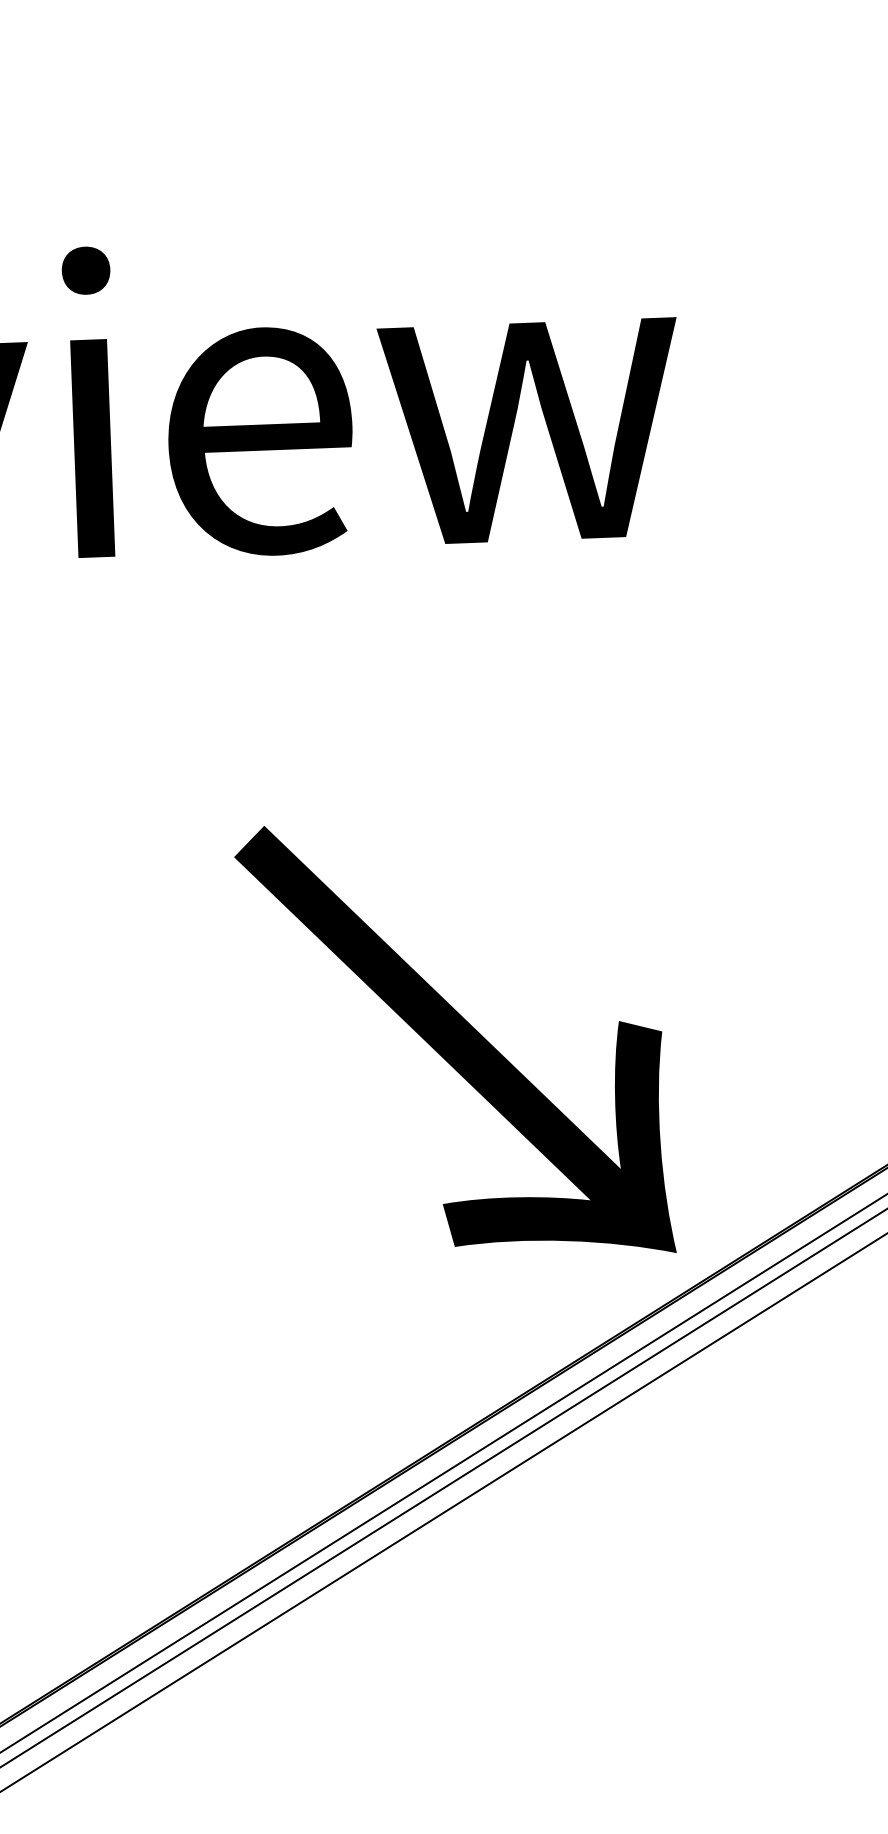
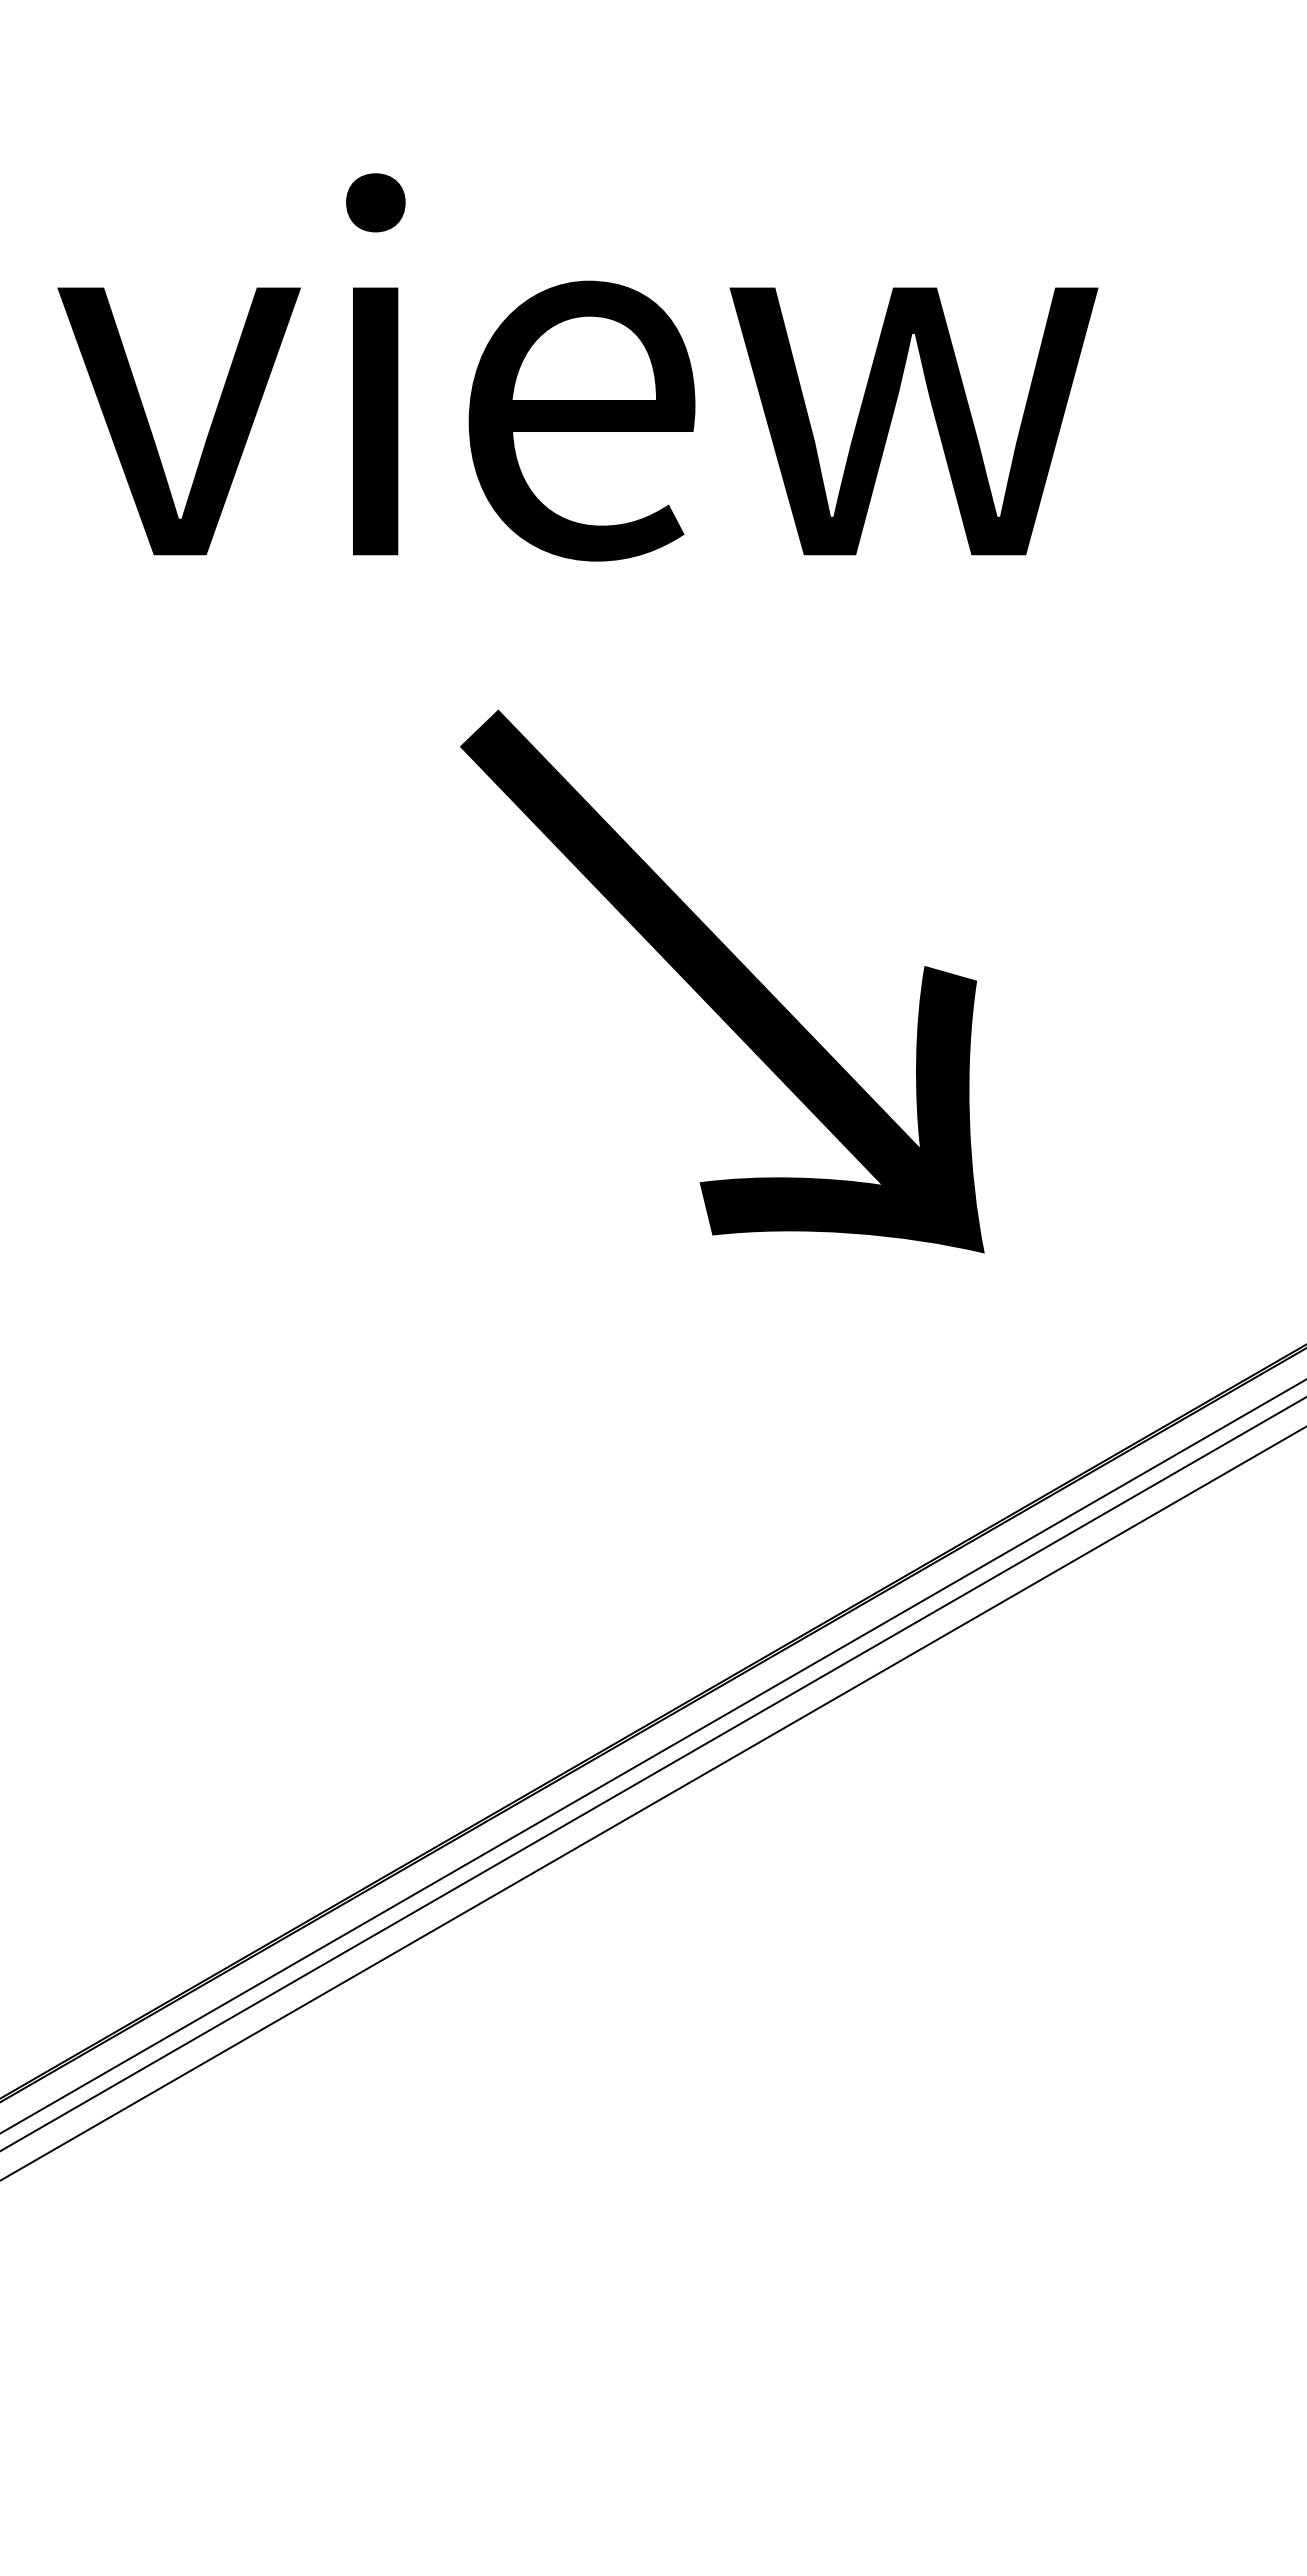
text: (455, 1040) -> (722, 981), moved

